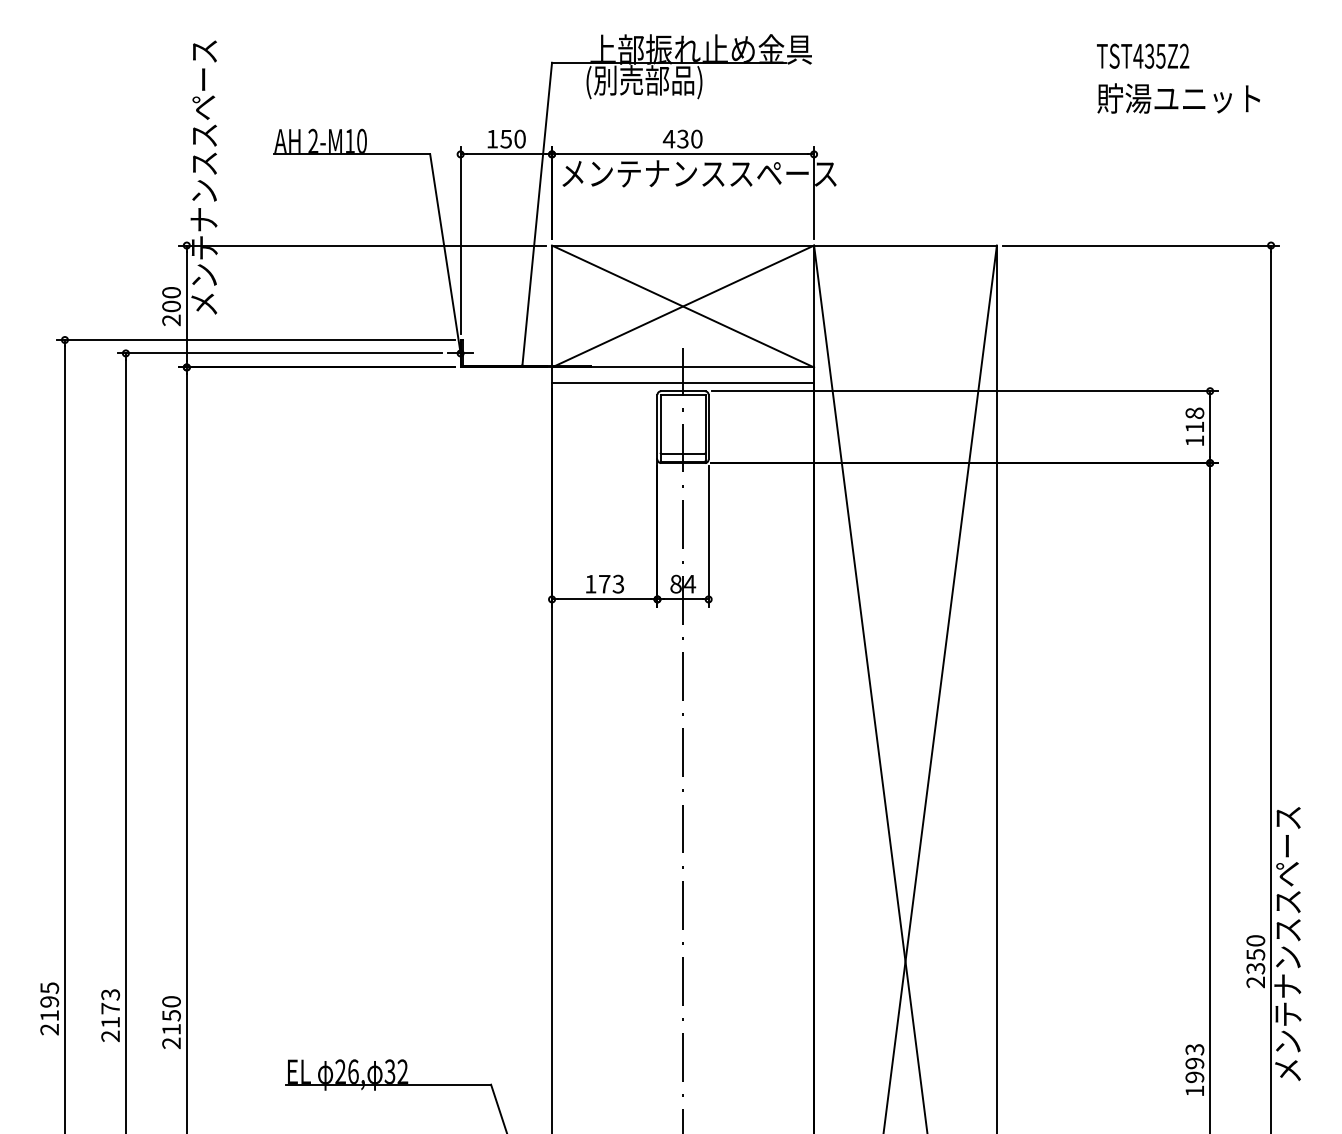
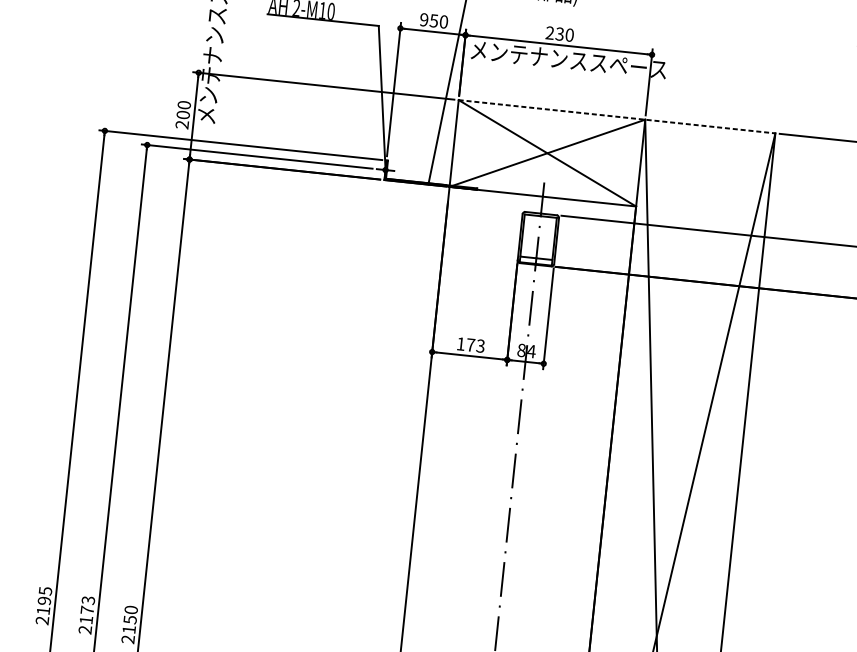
text: (491, 138) -> (423, 19), 150 -> 950
text: (668, 138) -> (549, 32), 430 -> 230
line: (774, 245) -> (617, 116), solid -> dashed
line: (683, 383) -> (541, 208), removed

